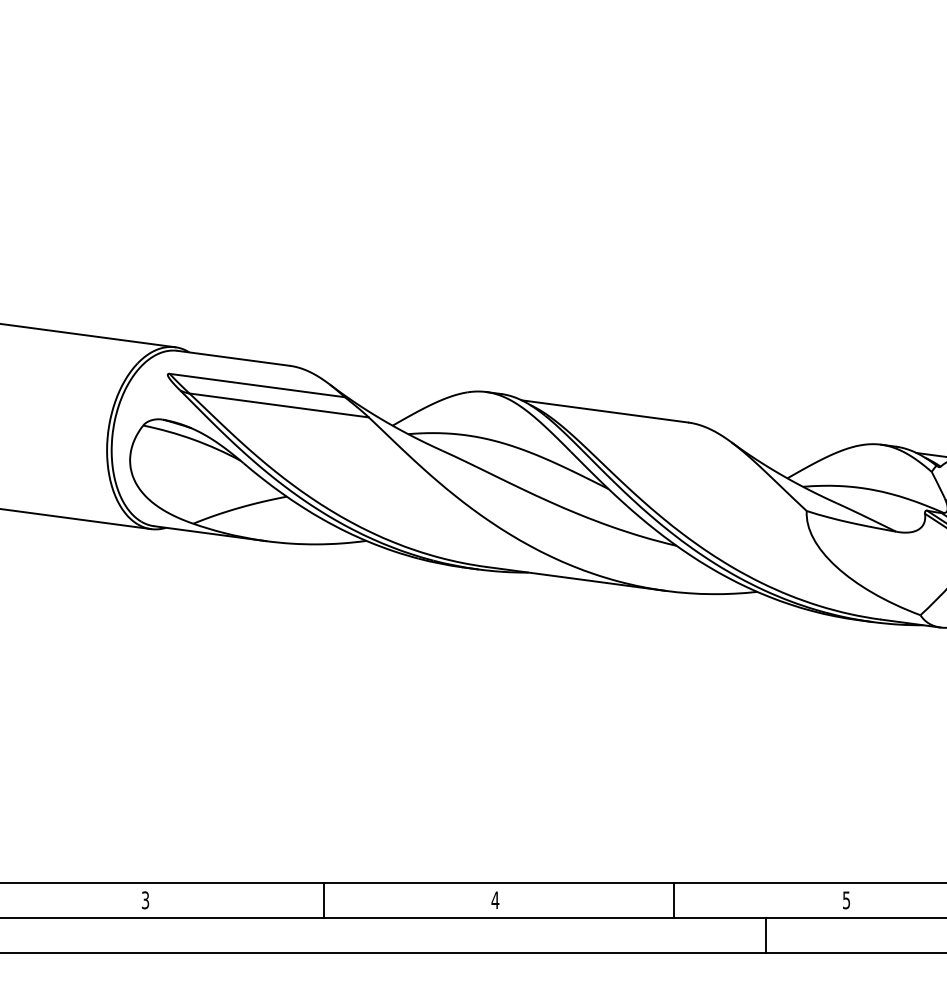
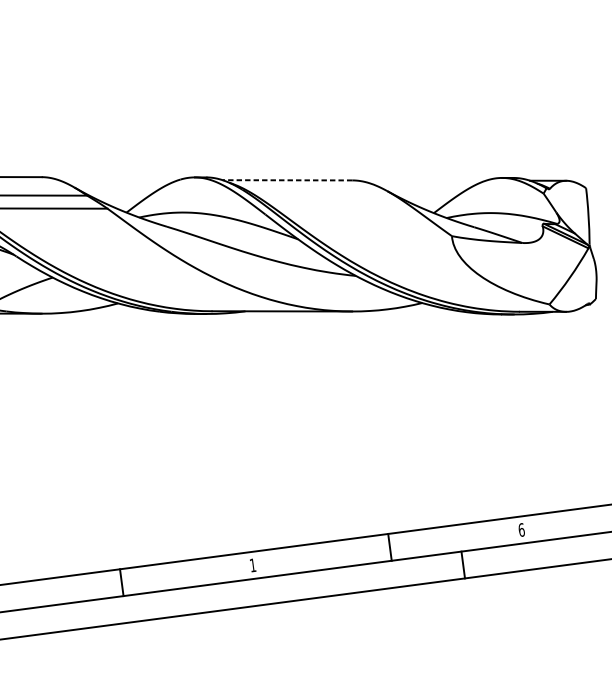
line: (604, 411) -> (287, 180), solid -> dashed
text: (495, 900) -> (253, 565), 4 -> 1
text: (846, 900) -> (521, 530), 5 -> 6

